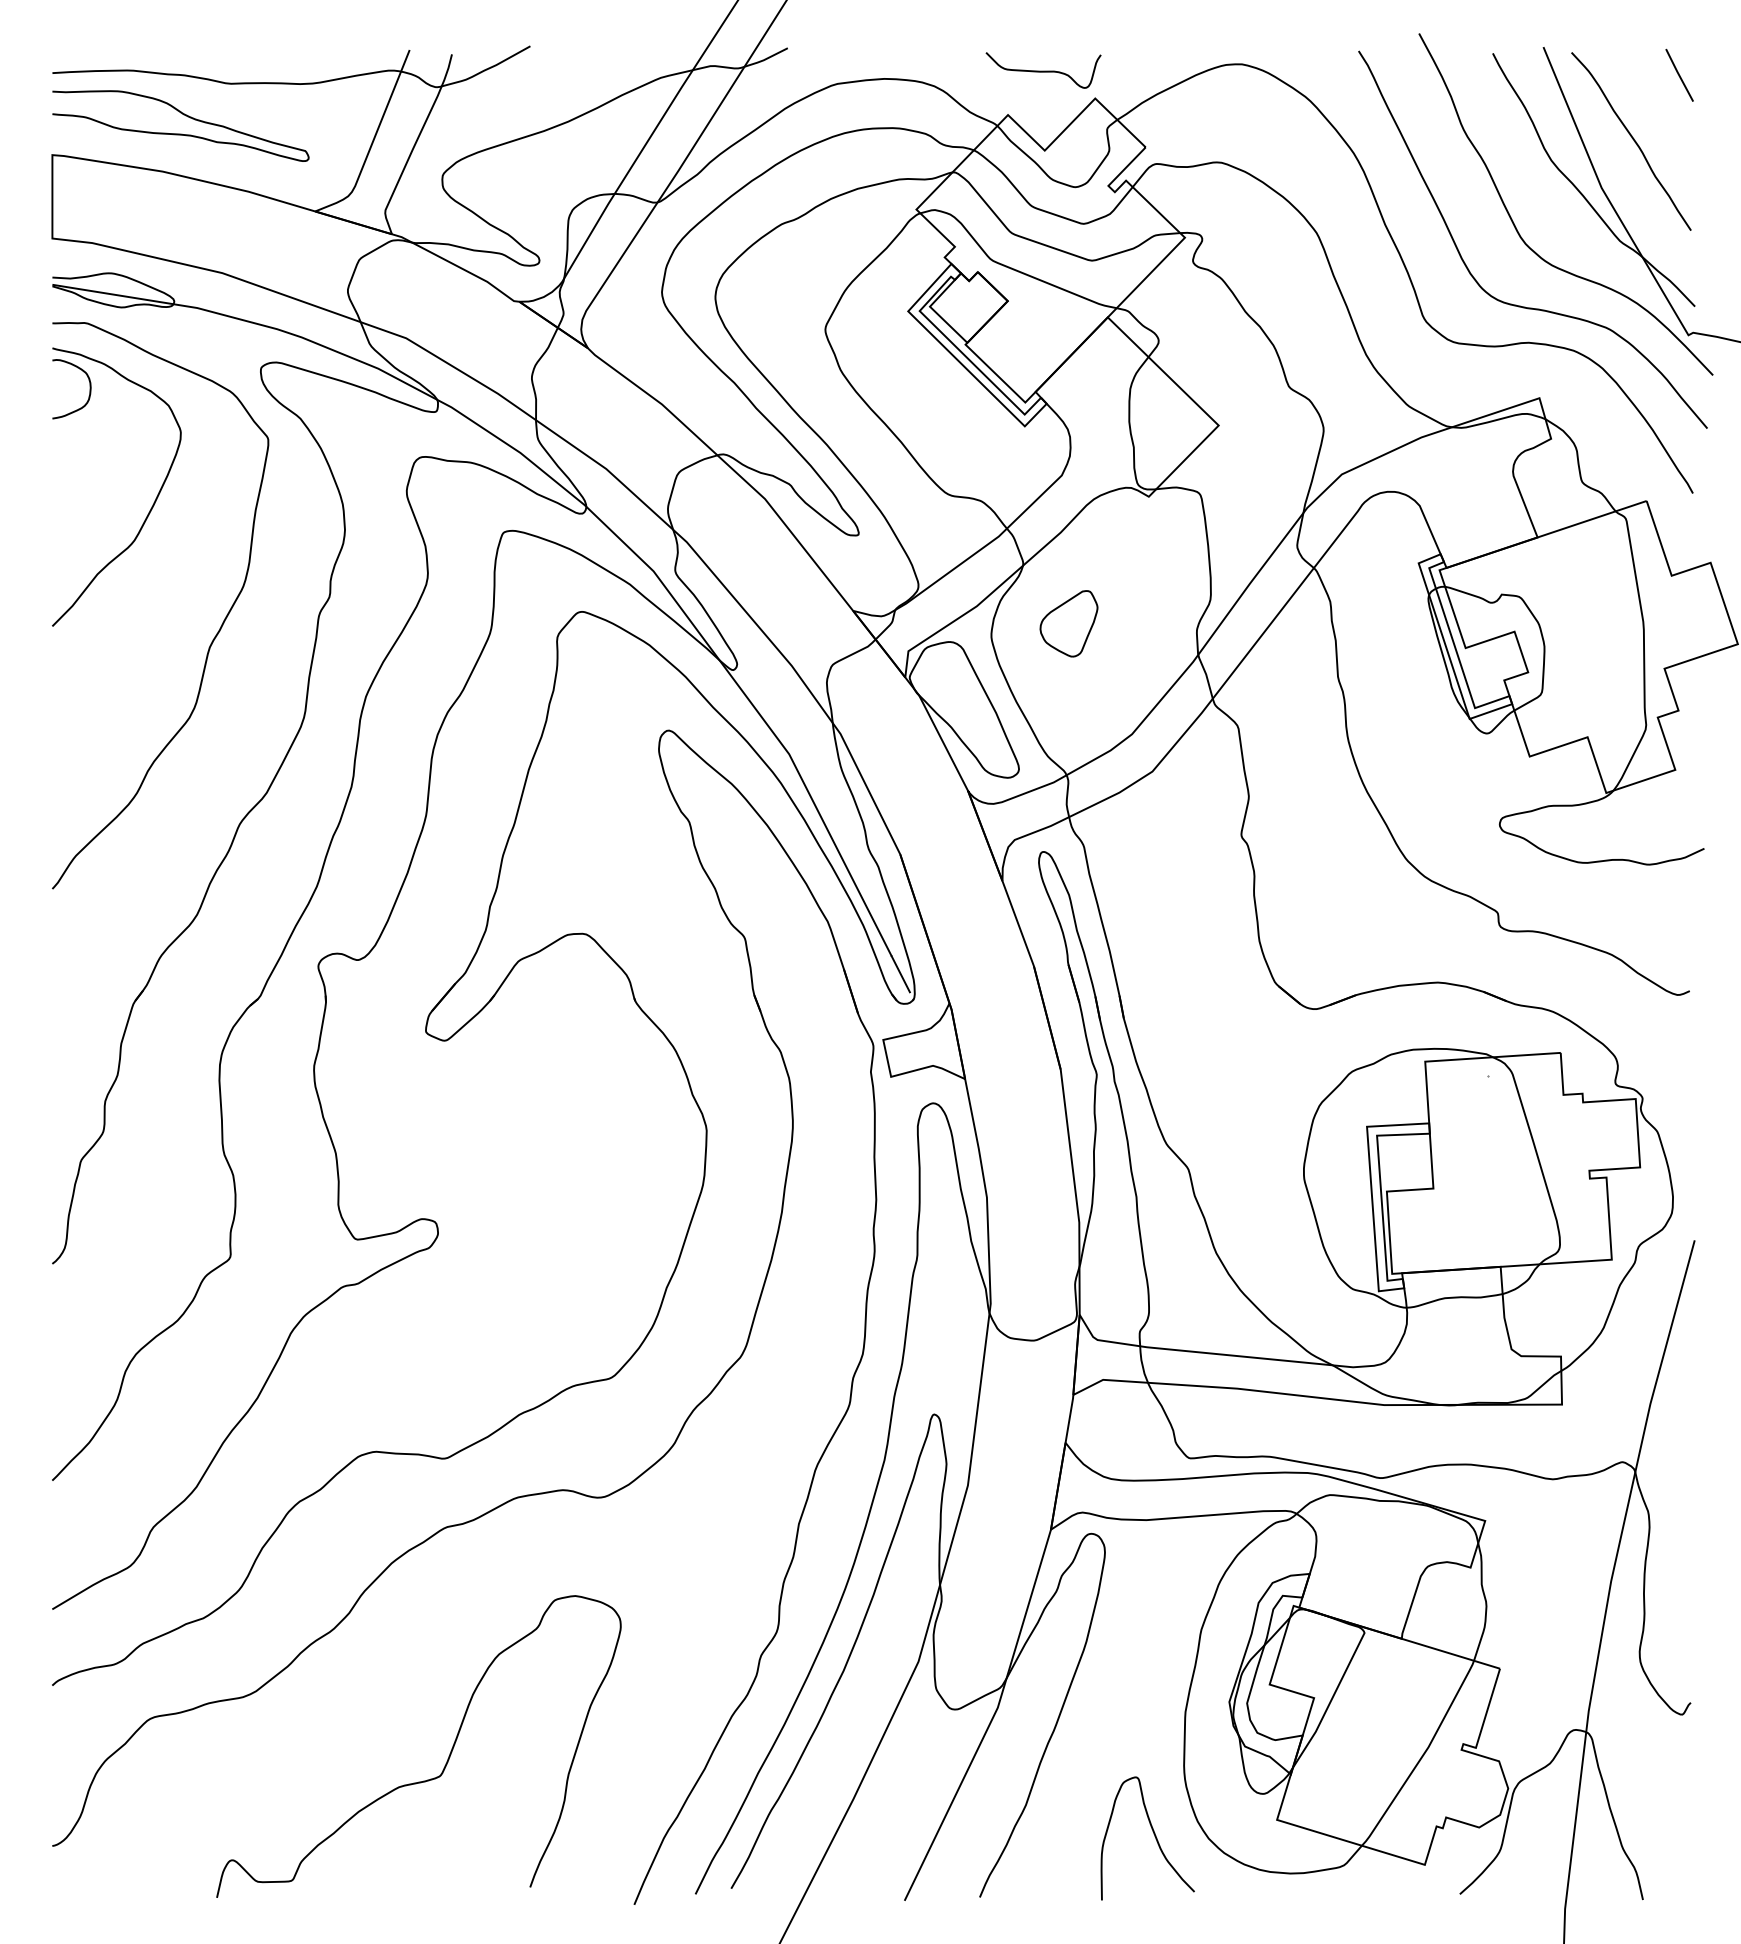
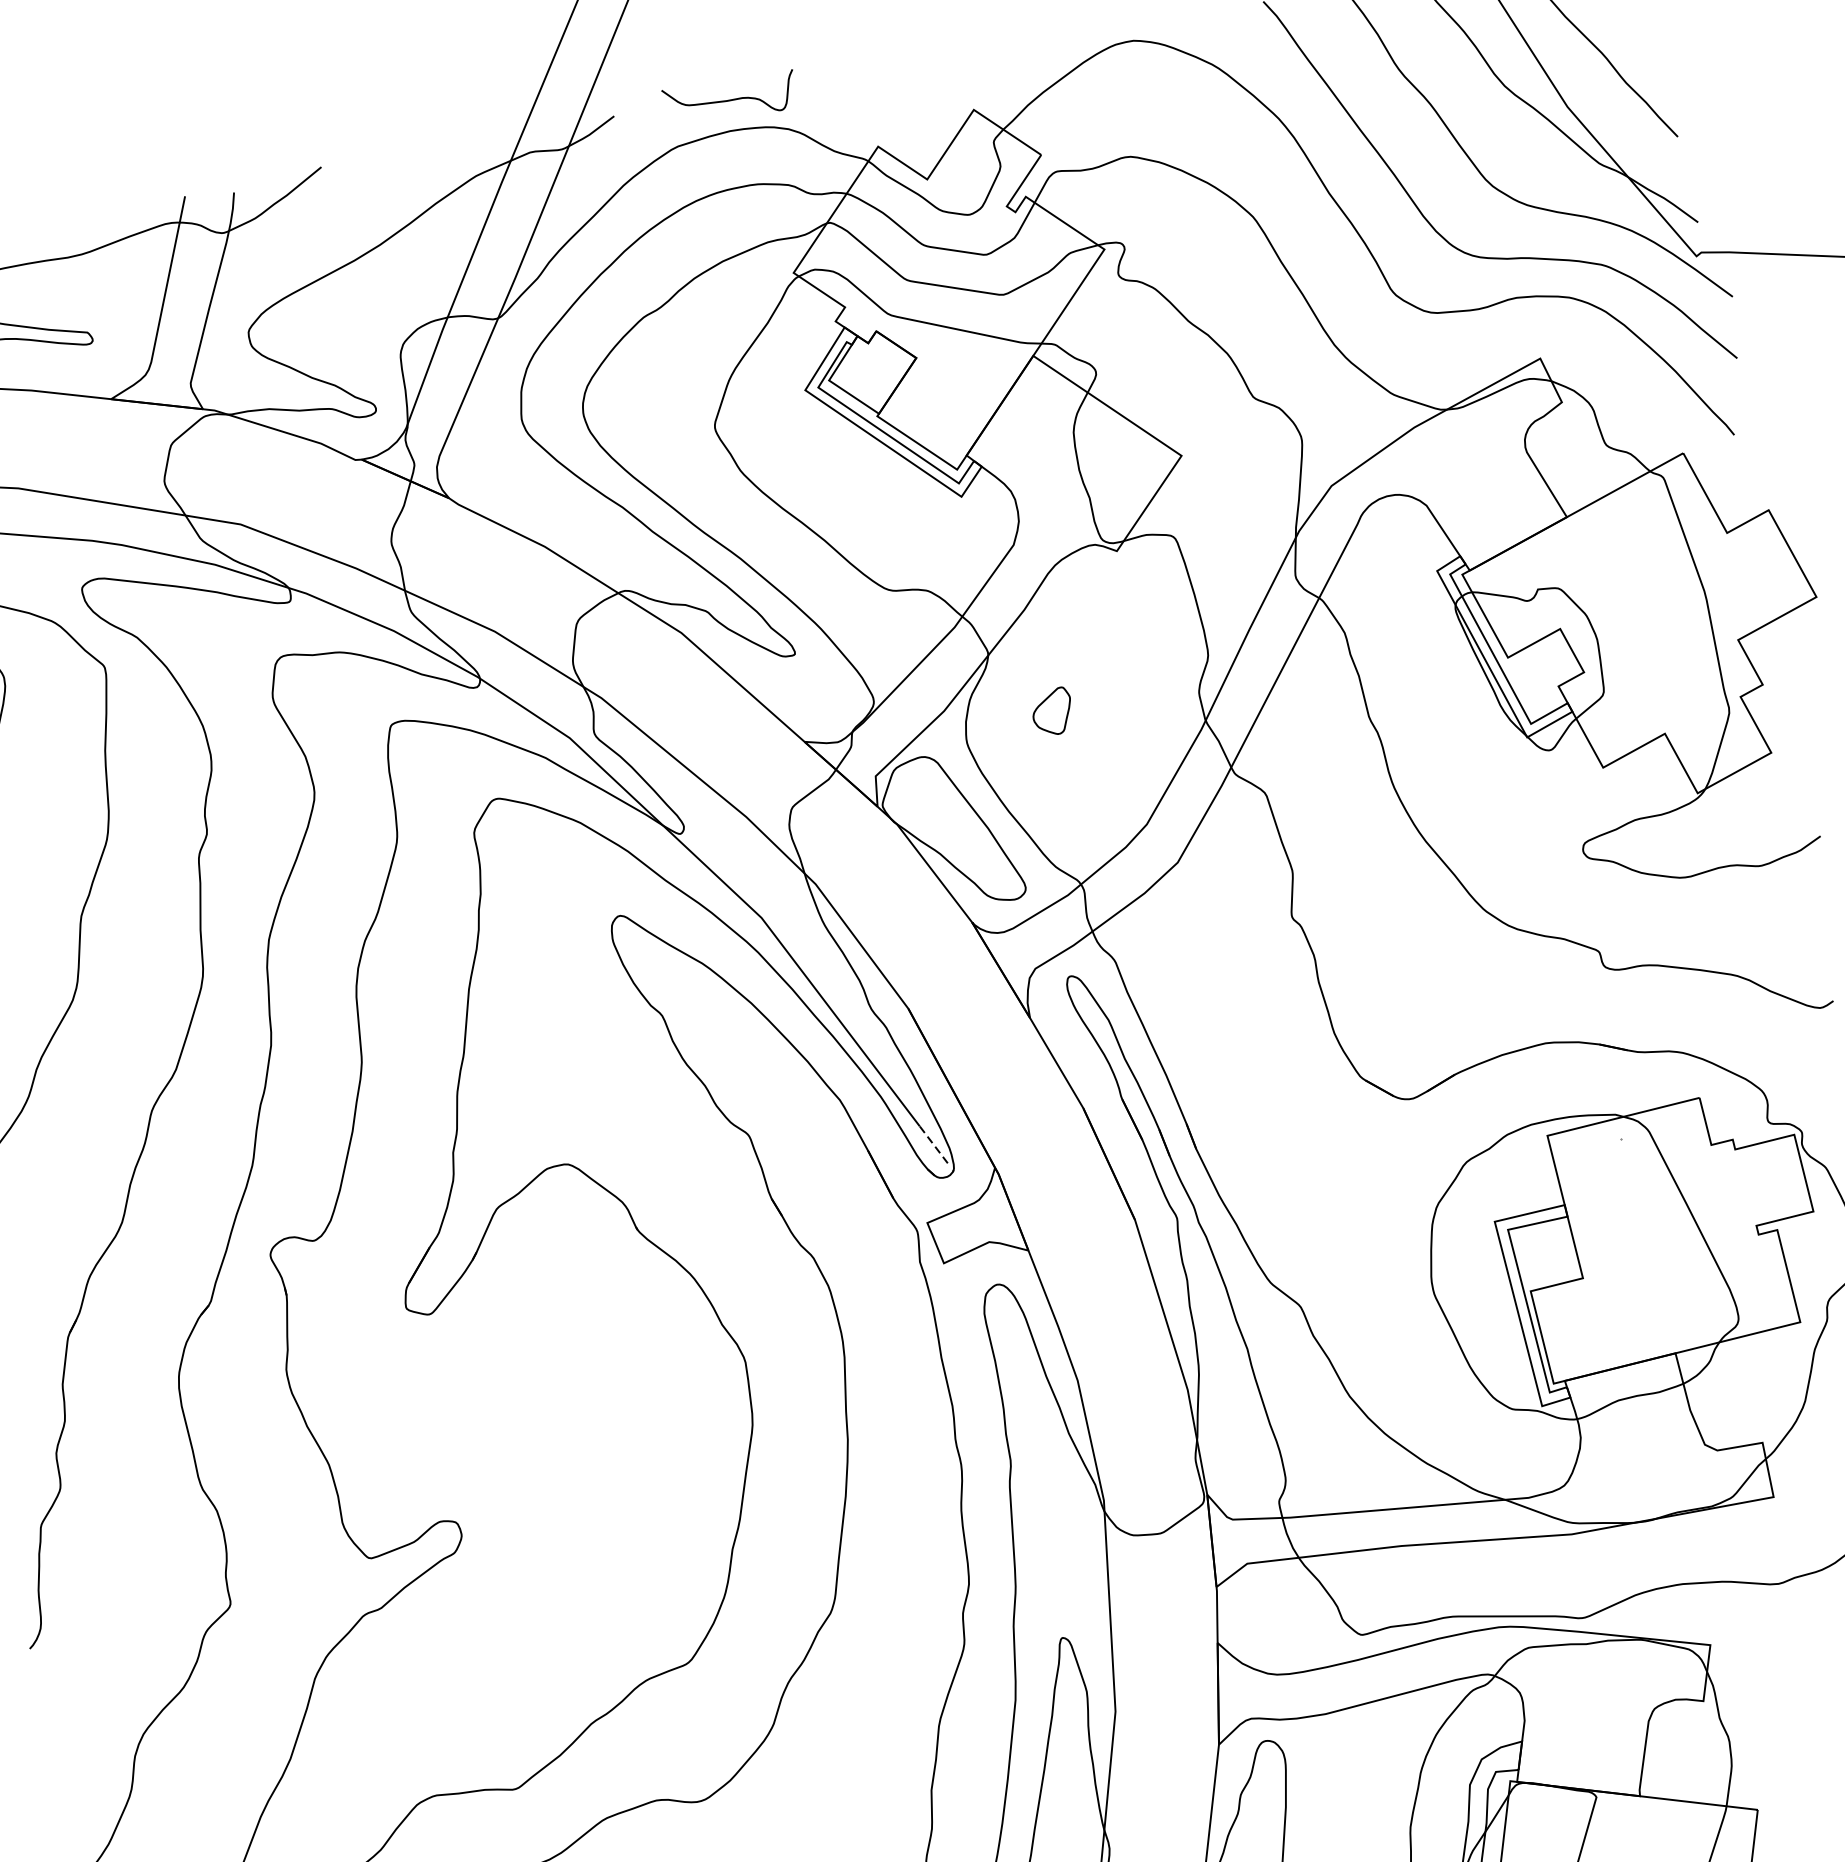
curve: (1043, 70) -> (730, 98), moved
part: (1068, 623) -> (1051, 711), size x0.6
line: (900, 973) -> (933, 1143), solid -> dashed

